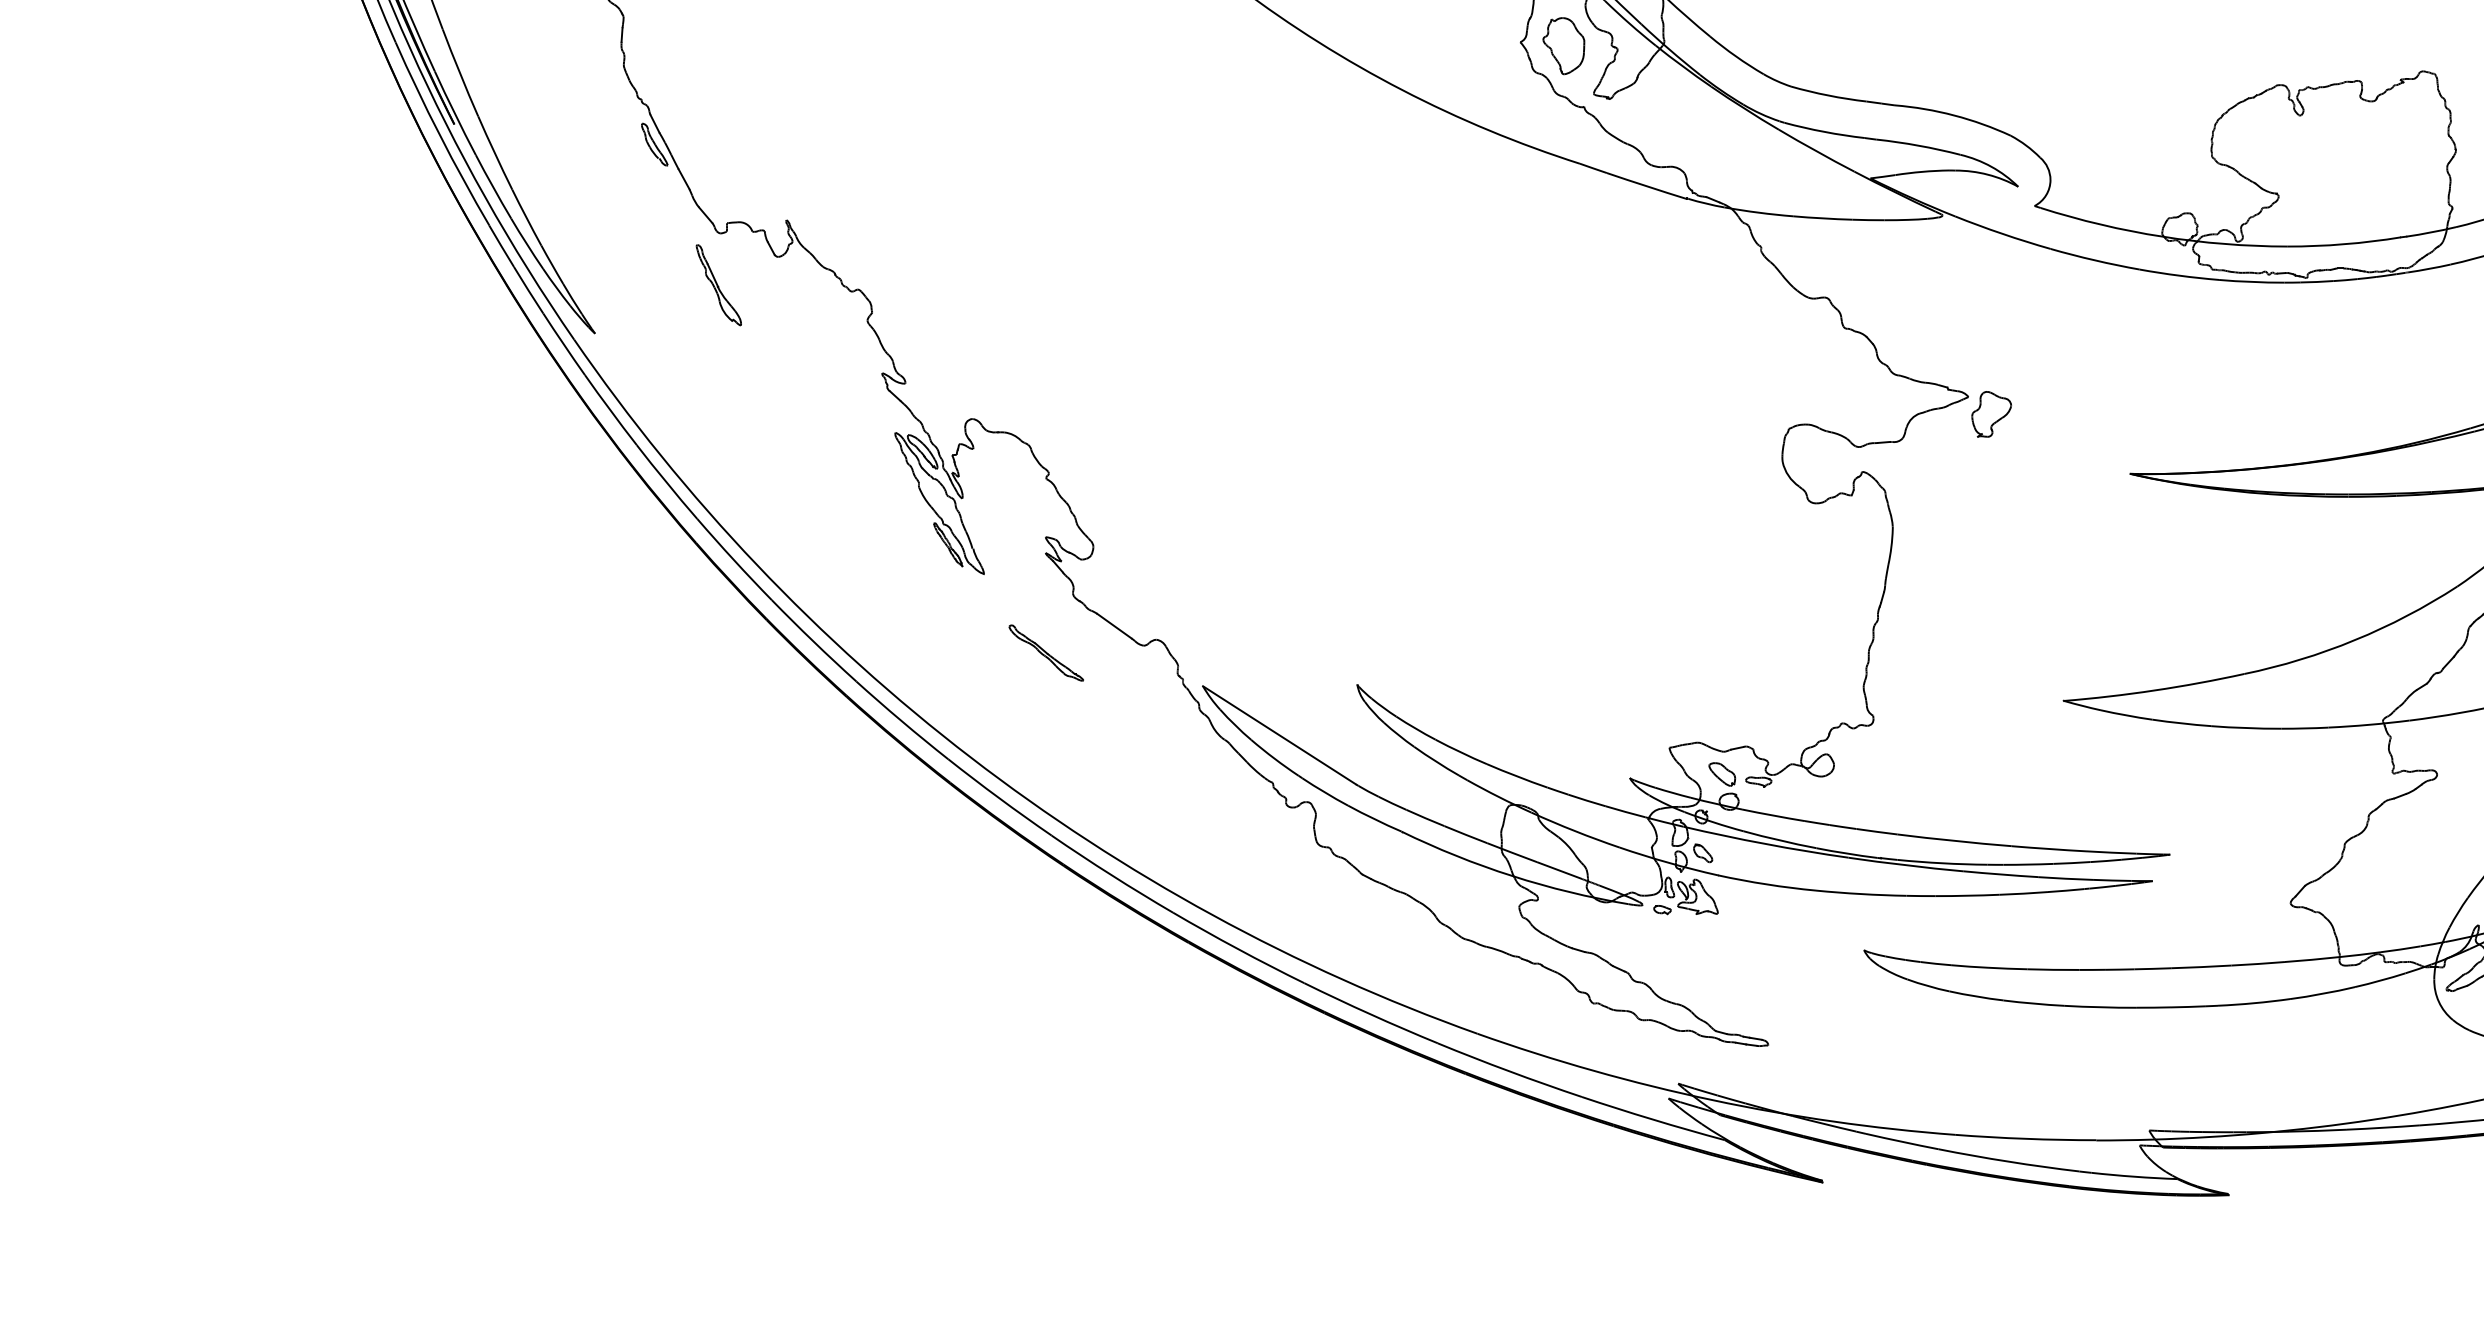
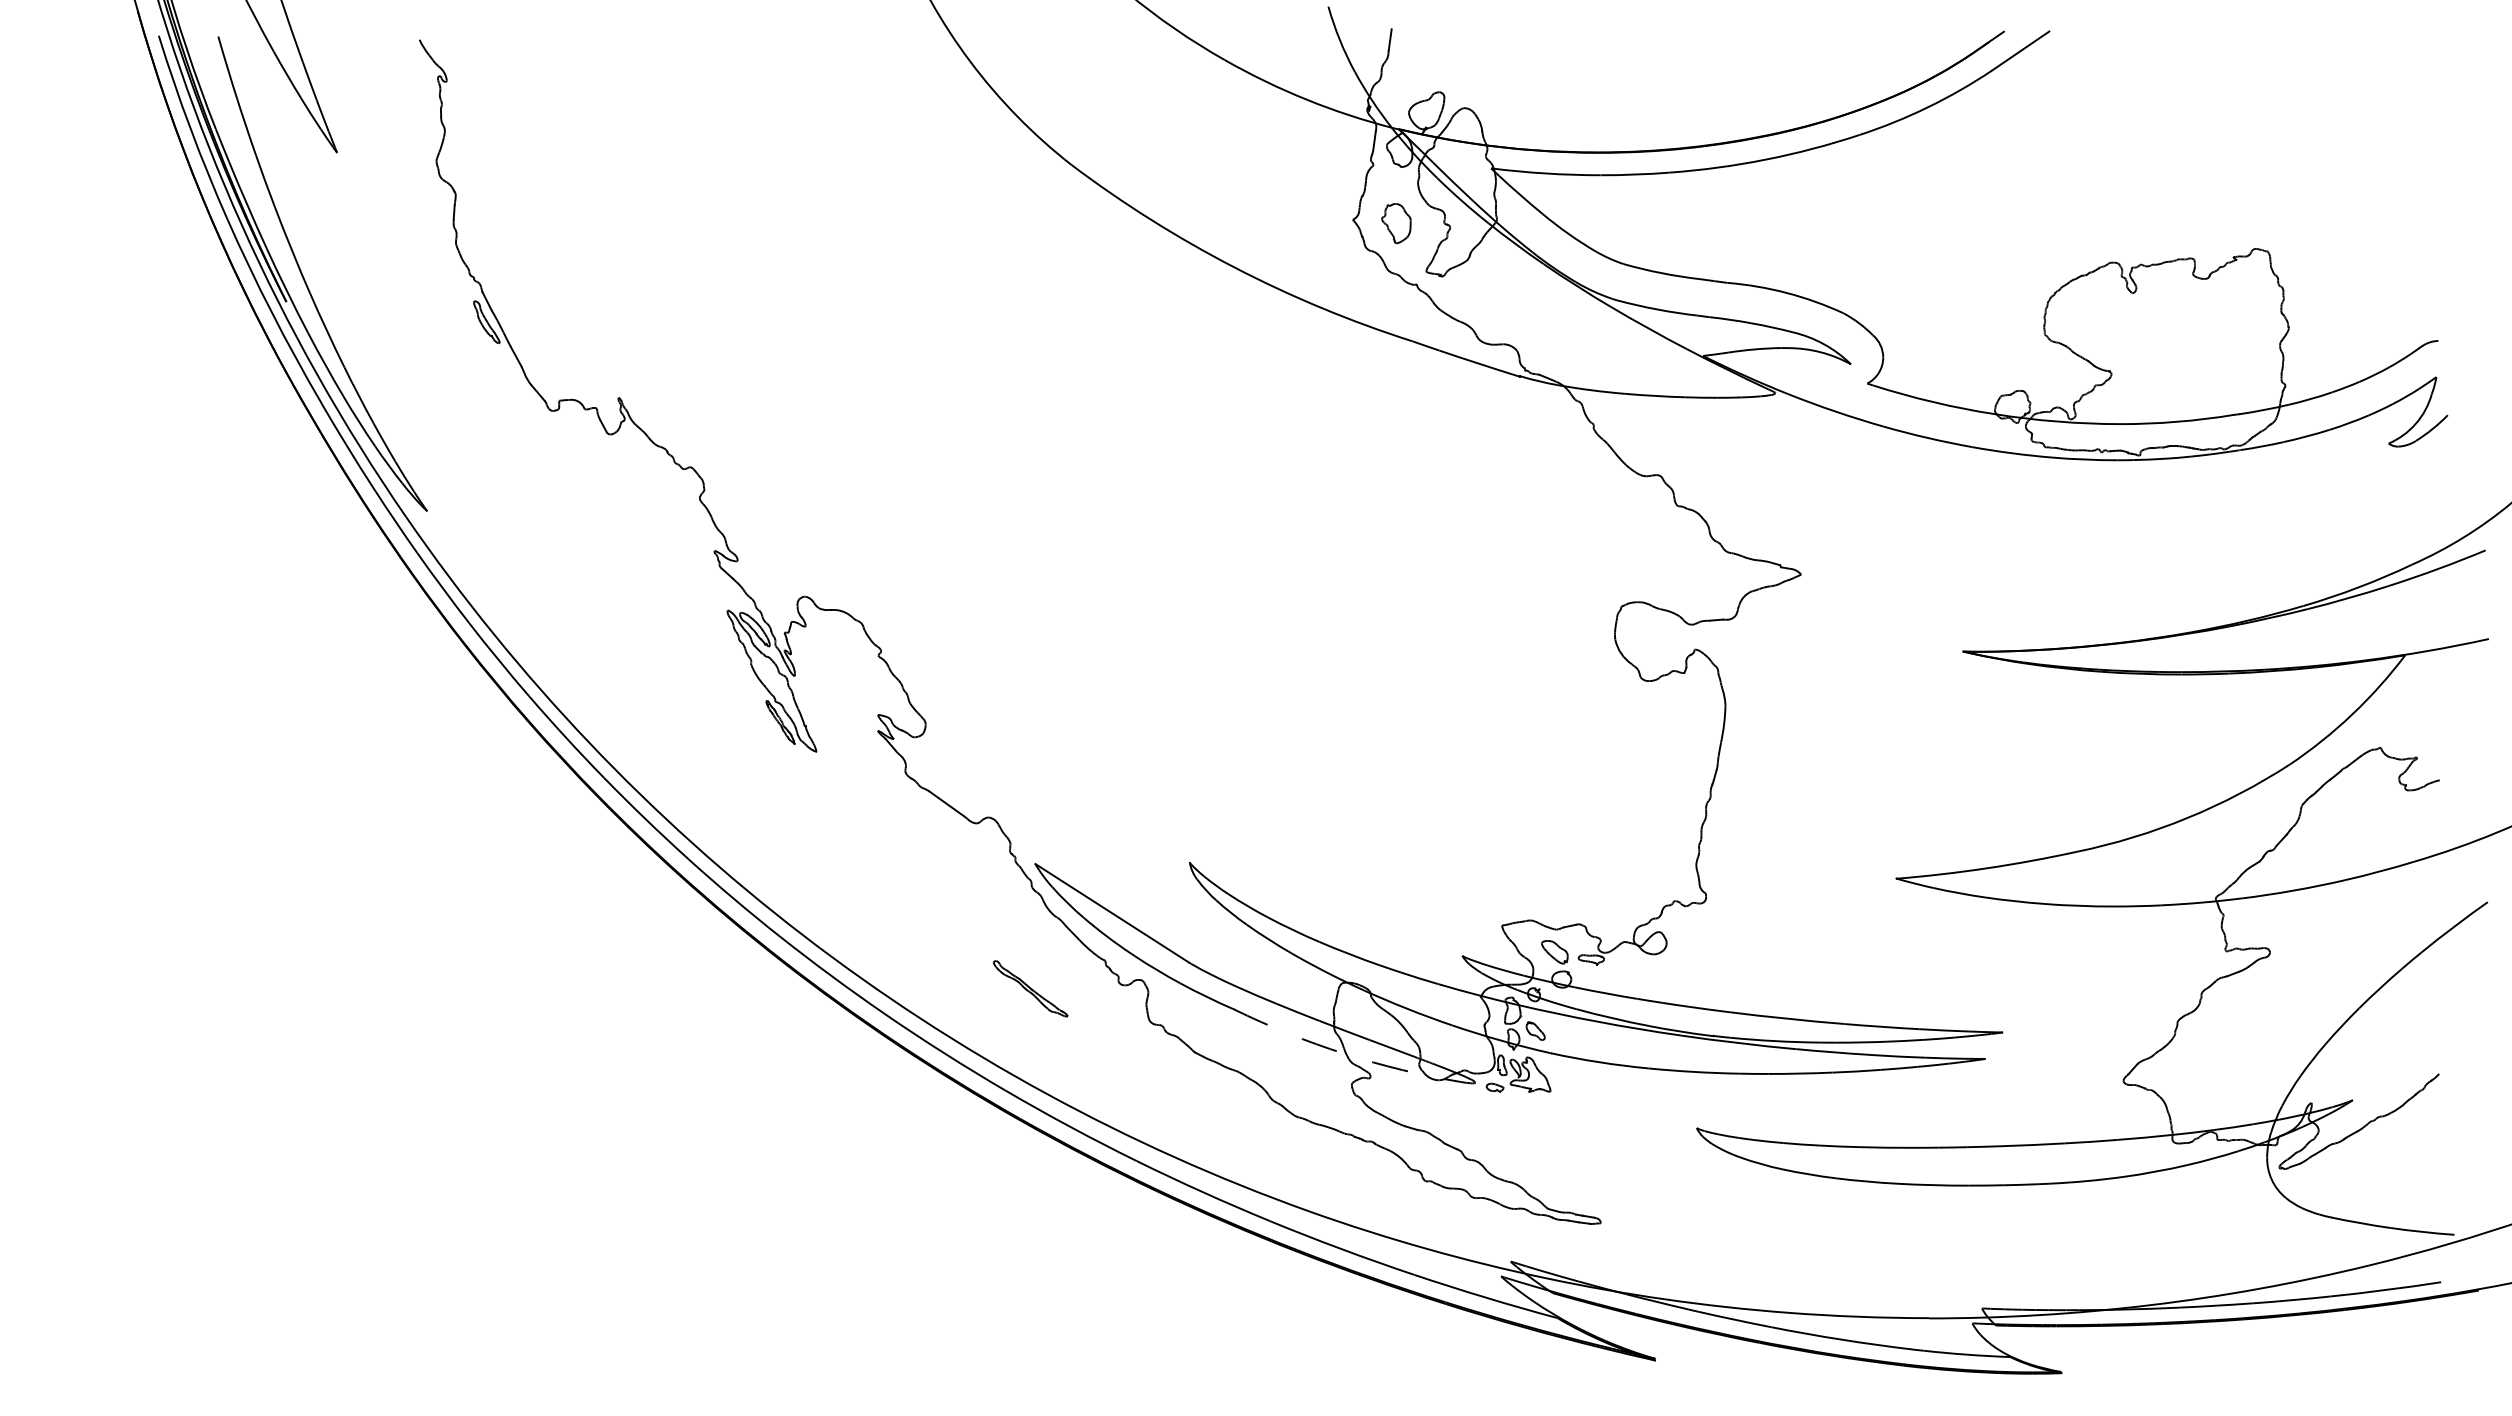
part: (1563, 45) -> (1396, 223), size x0.7
part: (719, 284) -> (551, 462), removed
part: (1991, 413) -> (1824, 591), removed
part: (1046, 652) -> (1030, 988), moved
arc: (1511, 875) -> (1344, 1053), solid -> dashed

